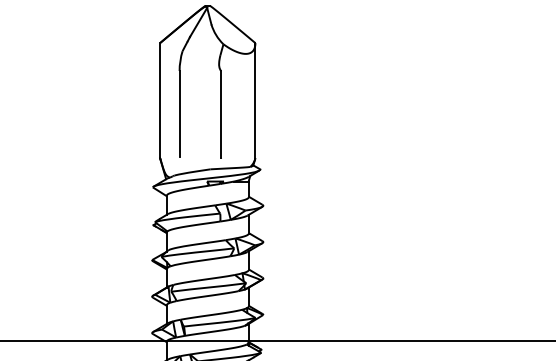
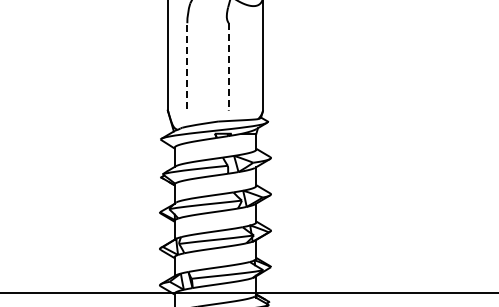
line: (179, 113) -> (187, 65), solid -> dashed
line: (221, 114) -> (229, 66), solid -> dashed

